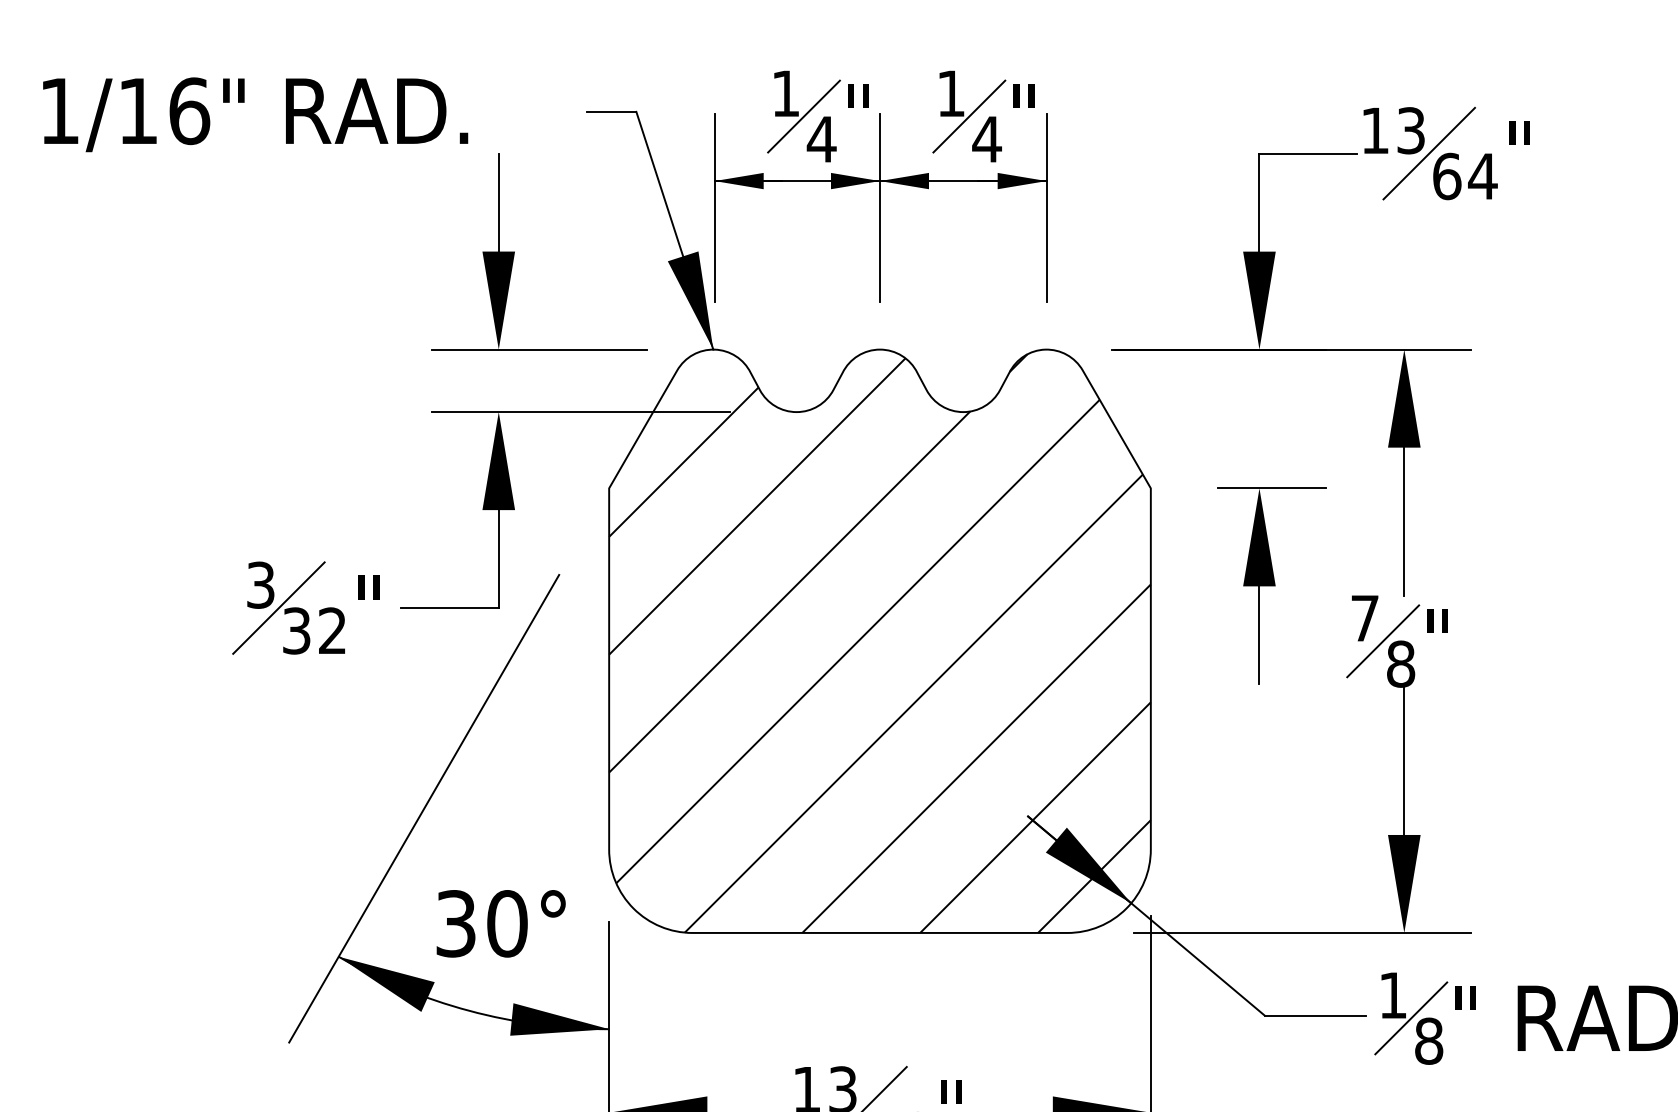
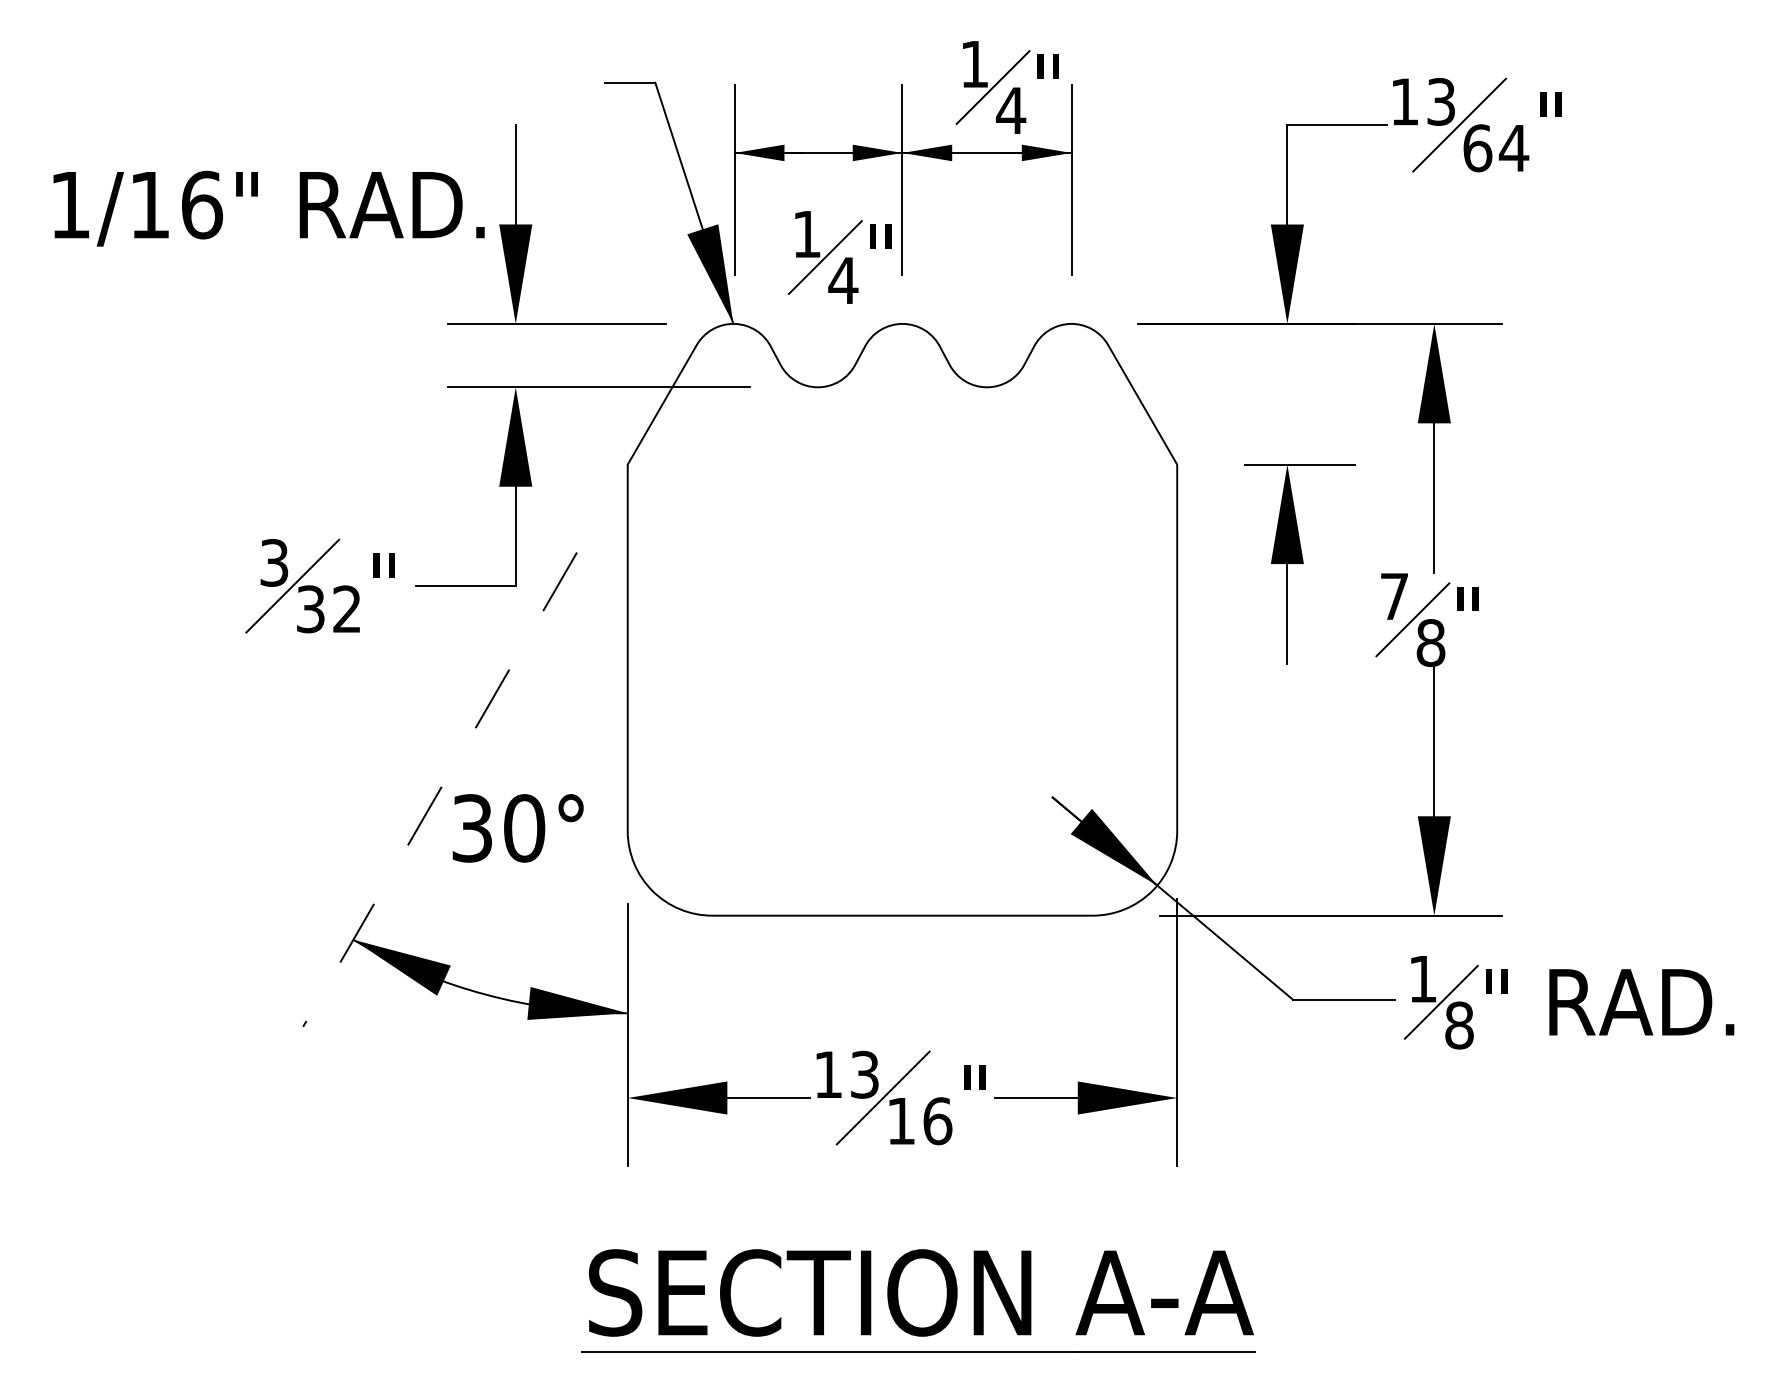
text: (255, 114) -> (268, 208), moved
part: (817, 116) -> (839, 257), moved
hatch: (880, 642) -> (902, 621), removed
line: (424, 808) -> (440, 789), solid -> dashed
text: (500, 923) -> (517, 828), moved

